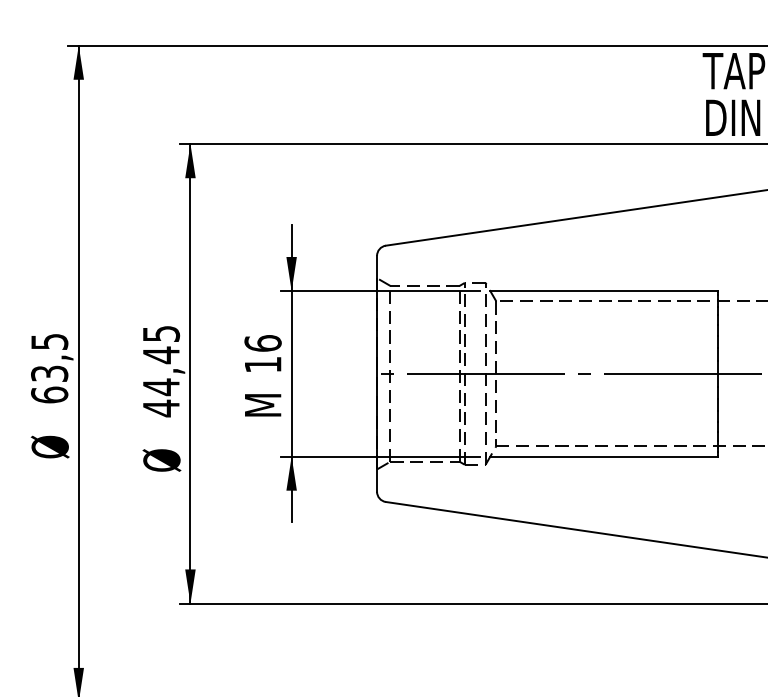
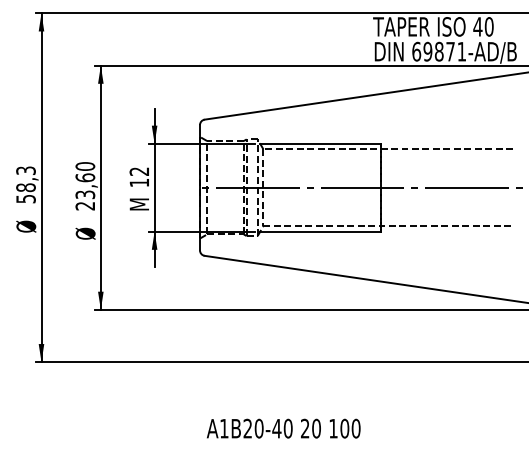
text: (263, 343) -> (139, 171), 16 -> 12
text: (48, 367) -> (25, 184), 63,5 -> 58,3
text: (161, 371) -> (85, 186), 44,45 -> 23,60

